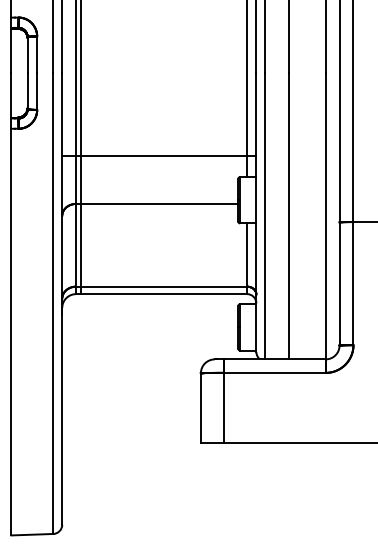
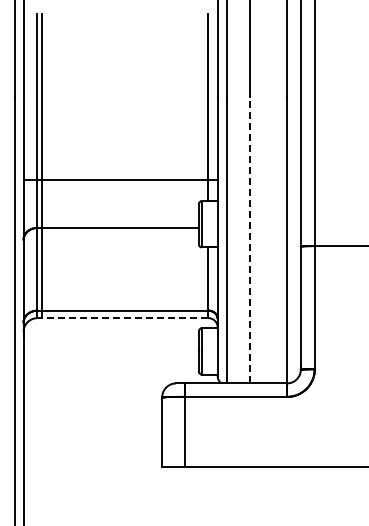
line: (288, 215) -> (249, 239), solid -> dashed
line: (163, 294) -> (124, 318), solid -> dashed

